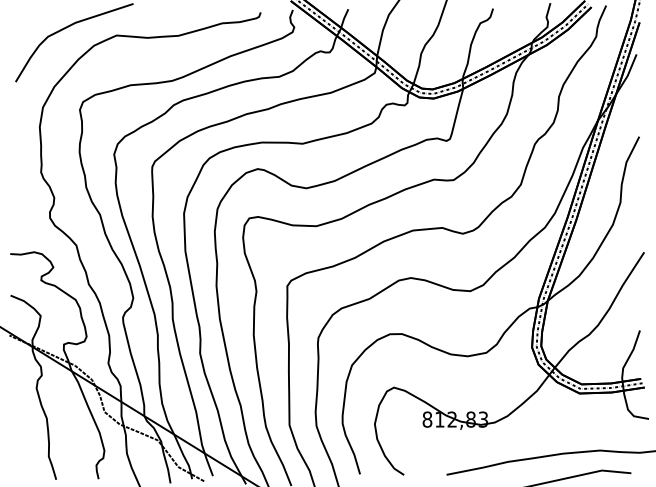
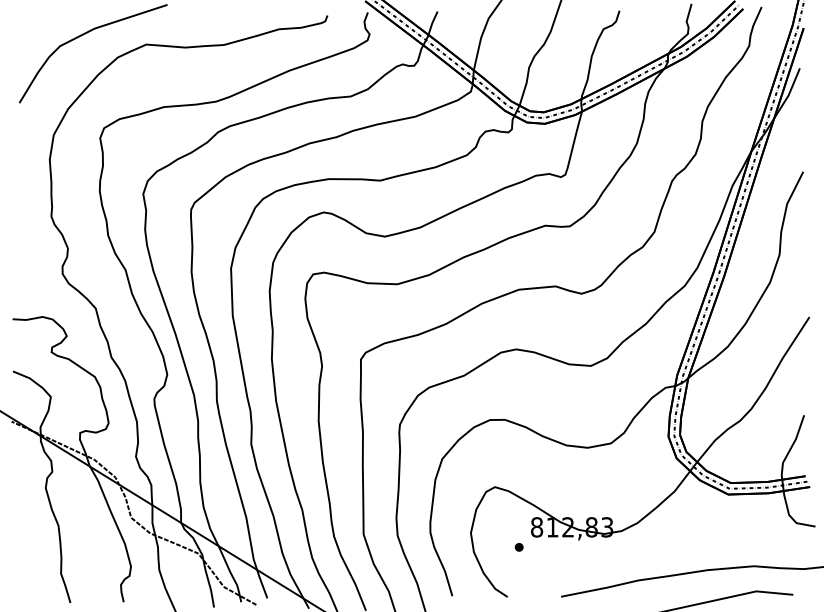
part: (412, 435) -> (518, 547), added

